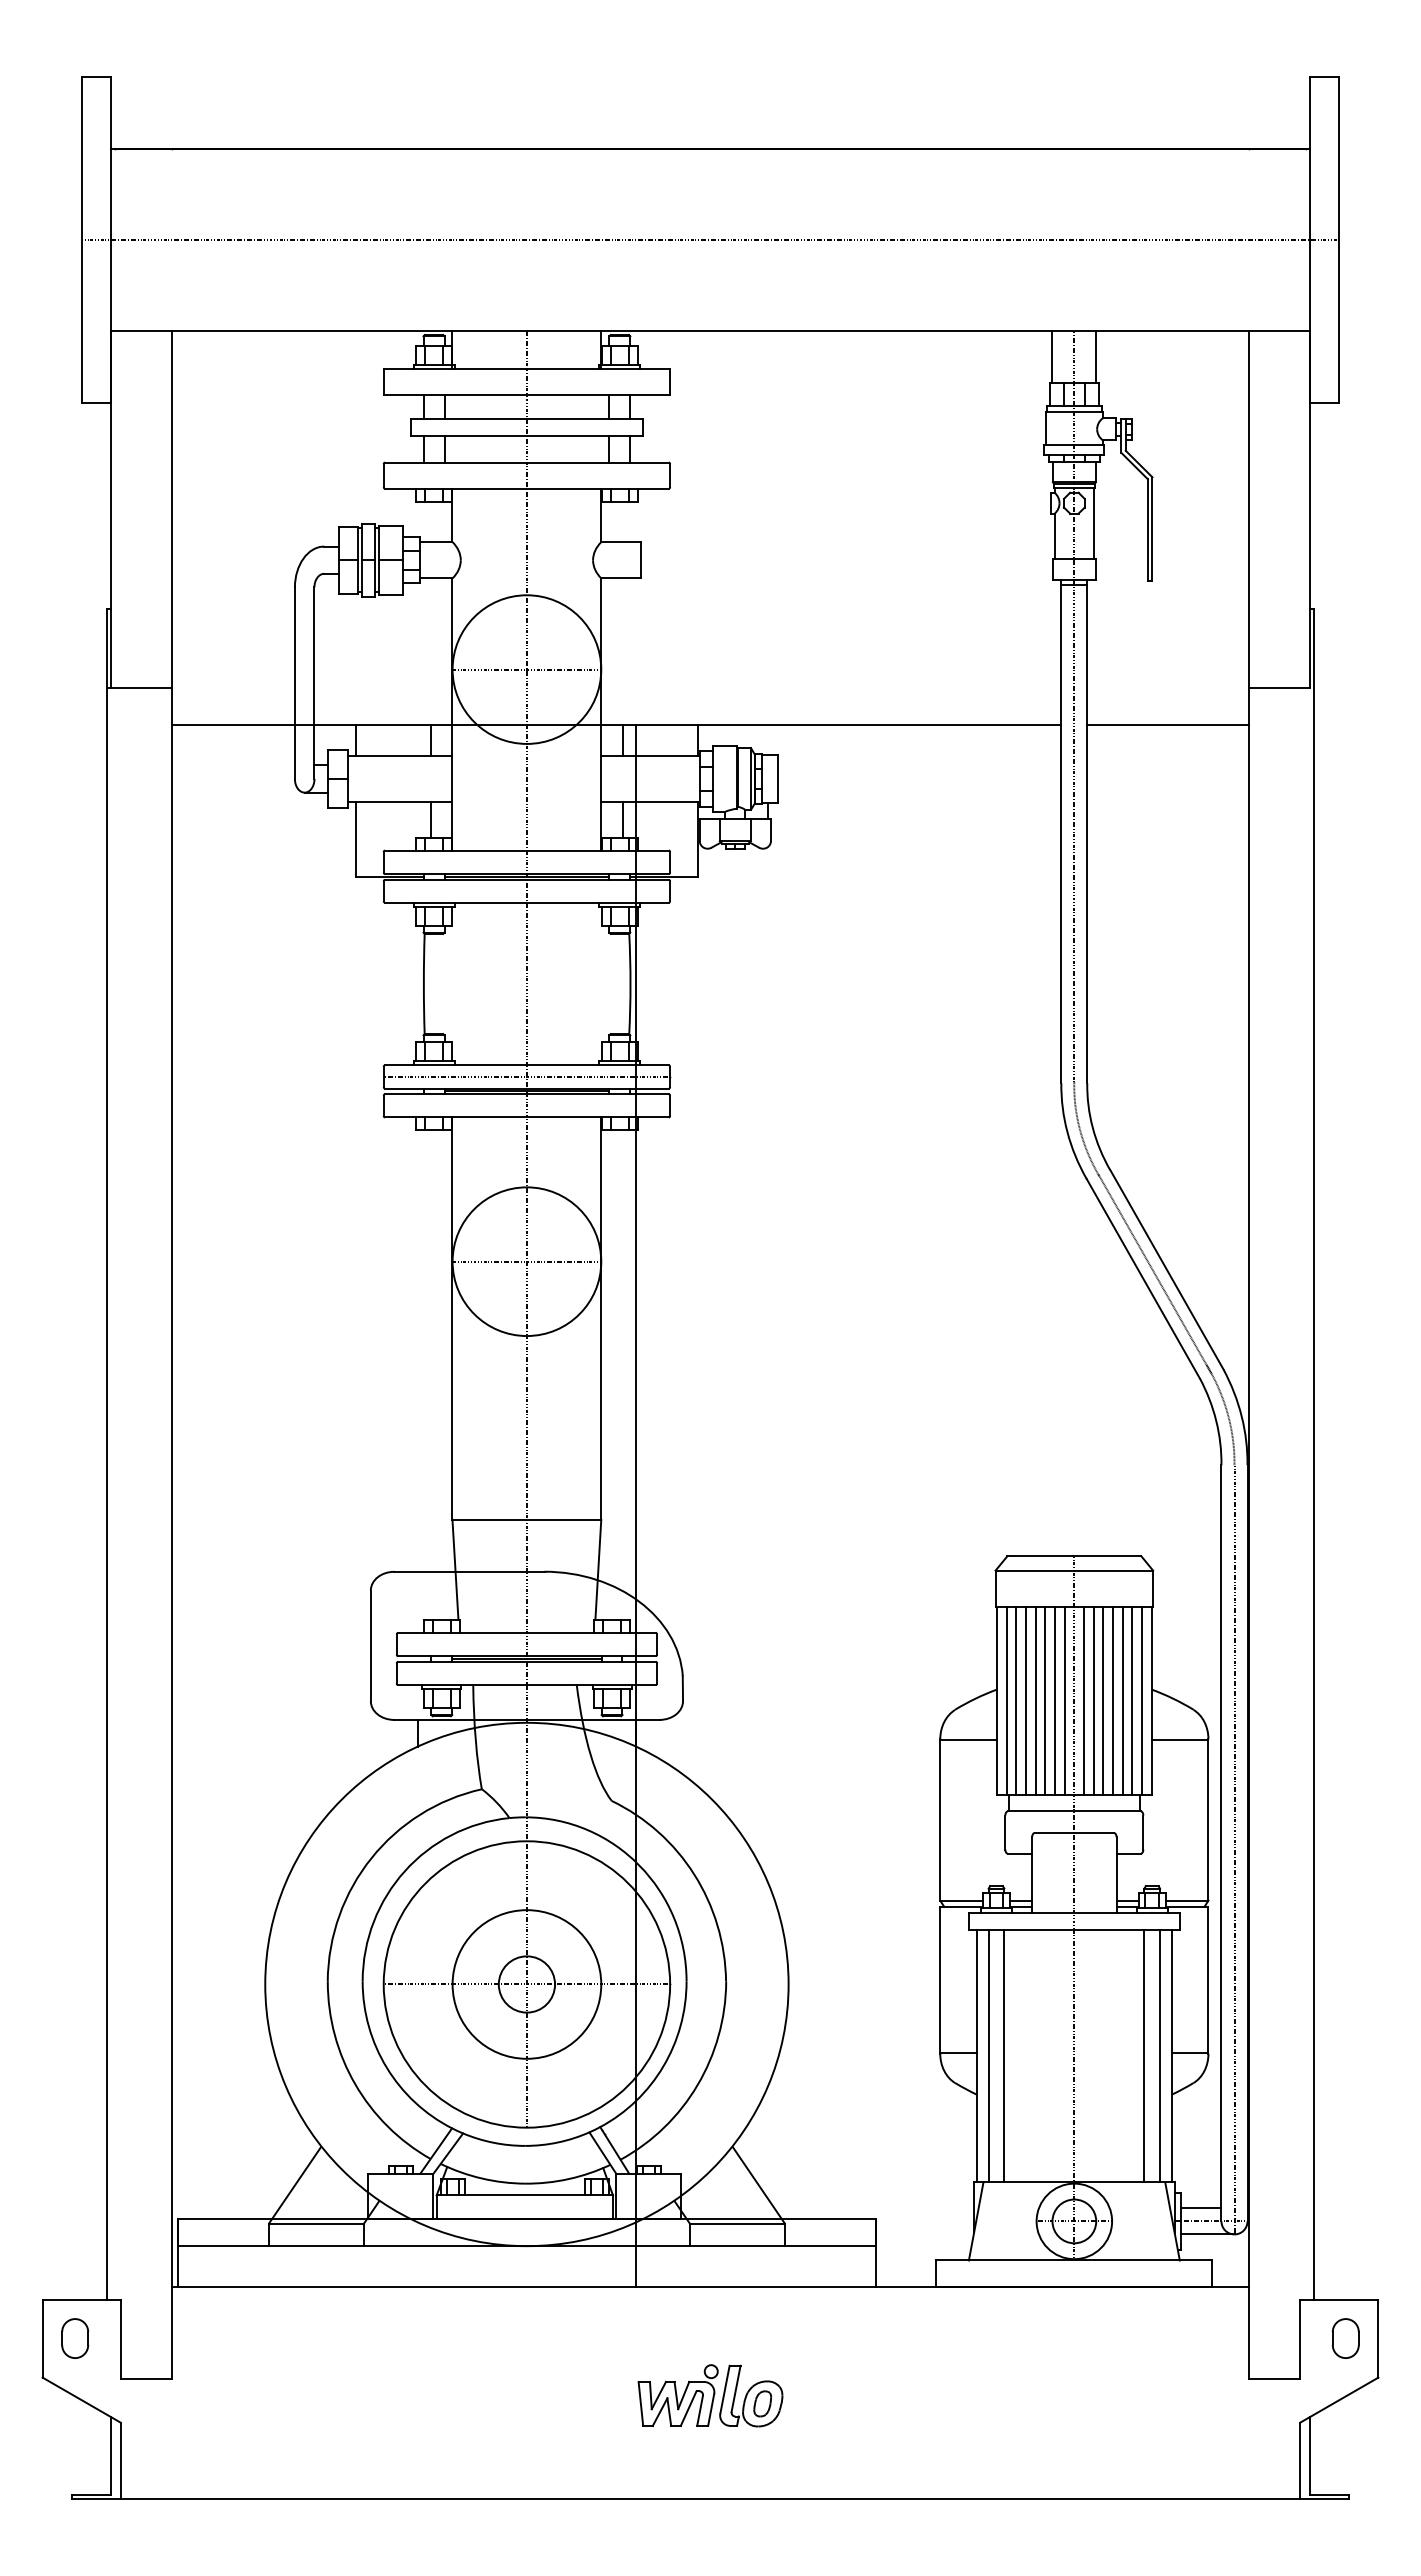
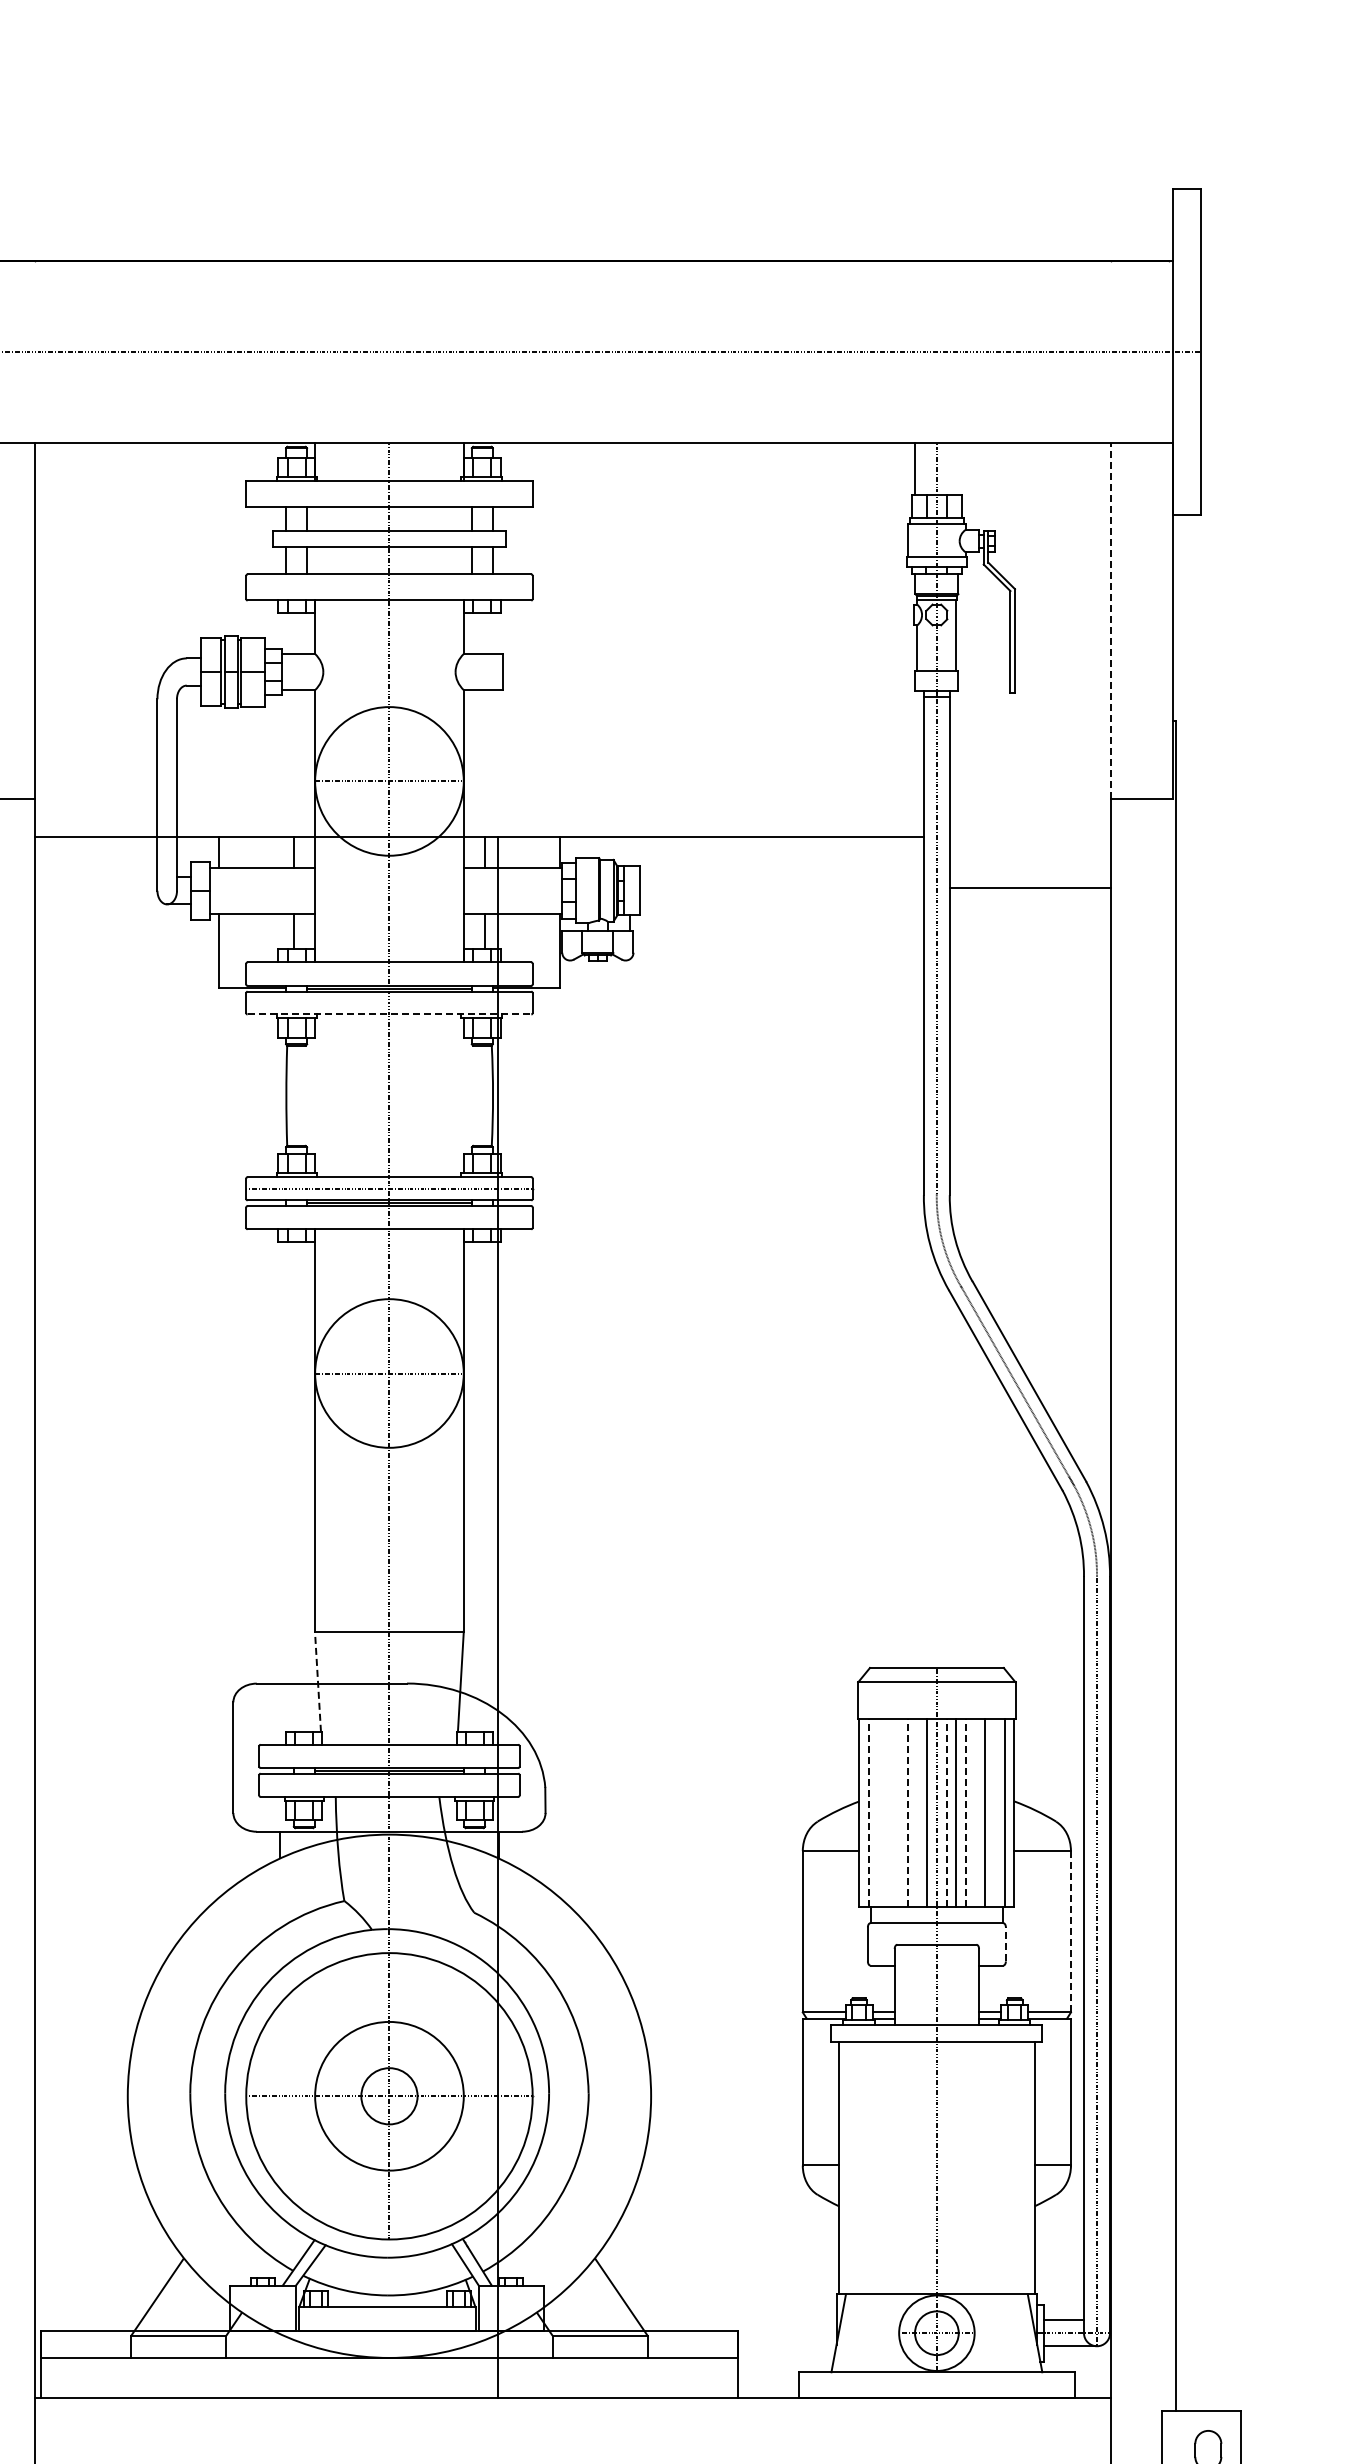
line: (1096, 356) -> (959, 468), removed
line: (1248, 508) -> (1111, 620), solid -> dashed
line: (1167, 725) -> (1030, 888), moved
line: (526, 902) -> (389, 1014), solid -> dashed
line: (455, 1569) -> (318, 1681), solid -> dashed
line: (1006, 1700) -> (869, 1812), solid -> dashed
line: (1045, 1700) -> (908, 1812), solid -> dashed
line: (1084, 1700) -> (947, 1812), solid -> dashed
line: (1103, 1700) -> (966, 1812), solid -> dashed
line: (1016, 1701) -> (879, 1813), removed
line: (1025, 1701) -> (888, 1813), removed
line: (1035, 1701) -> (898, 1813), removed
line: (1054, 1701) -> (917, 1813), removed
line: (1113, 1701) -> (976, 1813), removed
line: (1132, 1701) -> (995, 1813), removed
line: (1208, 1819) -> (1071, 1931), solid -> dashed
line: (1143, 1832) -> (1006, 1944), solid -> dashed
line: (988, 2056) -> (851, 2168), removed
line: (1004, 2056) -> (867, 2168), removed
line: (1144, 2056) -> (1007, 2168), removed
line: (1160, 2056) -> (1023, 2168), removed

